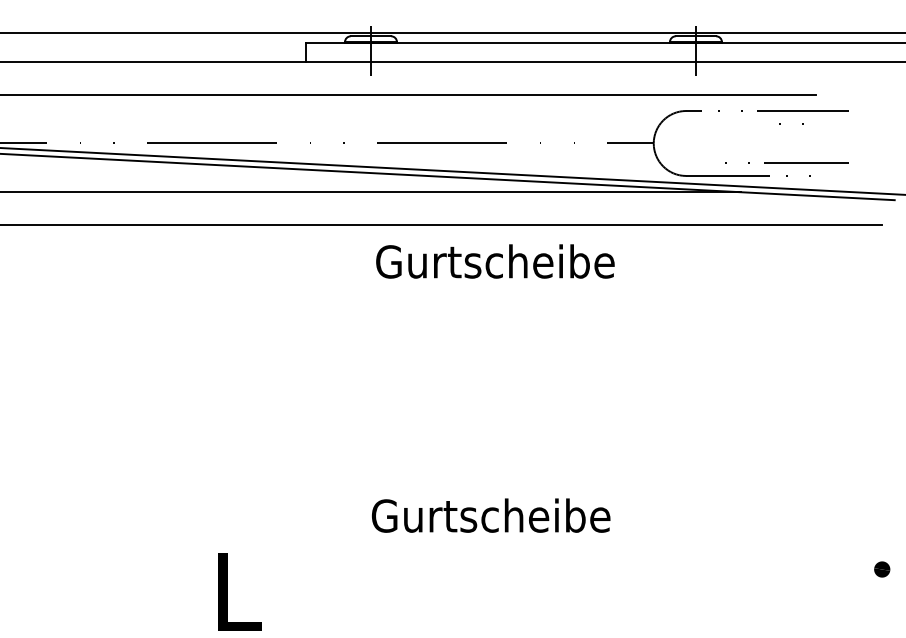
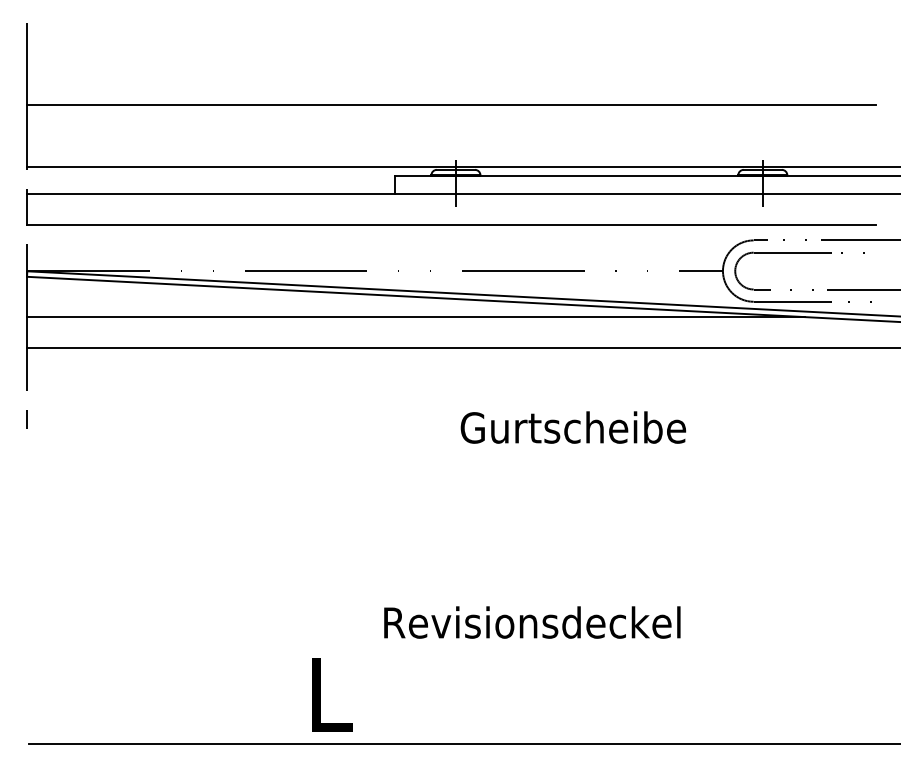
part: (716, 124) -> (782, 253), added
text: (495, 261) -> (573, 427), moved
text: (453, 515) -> (533, 622), Gurtscheibe -> Revisionsdeckel

